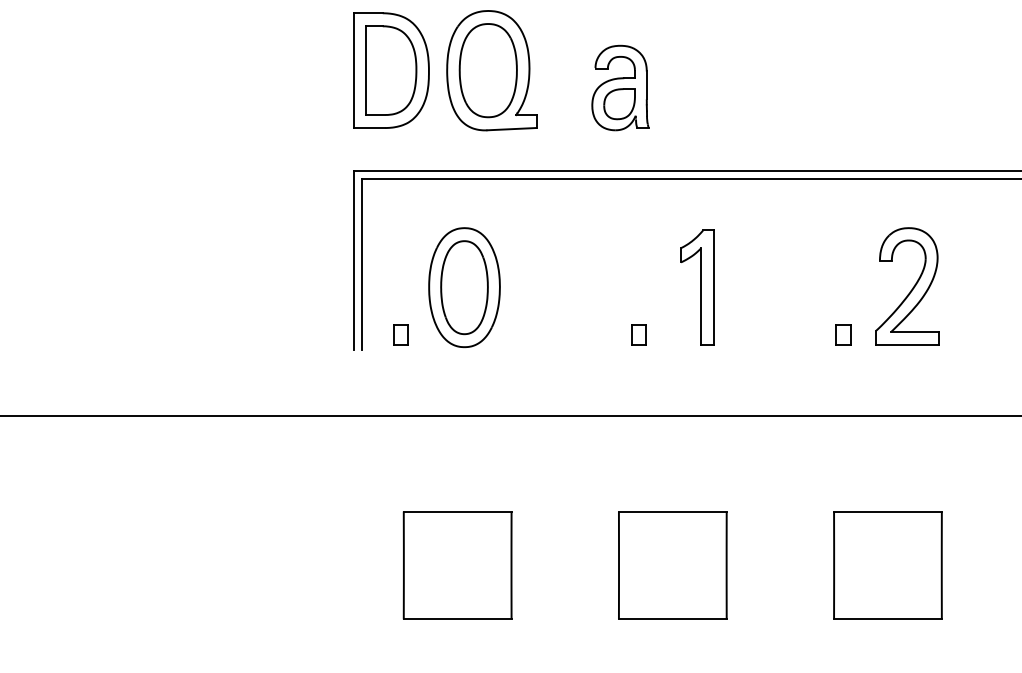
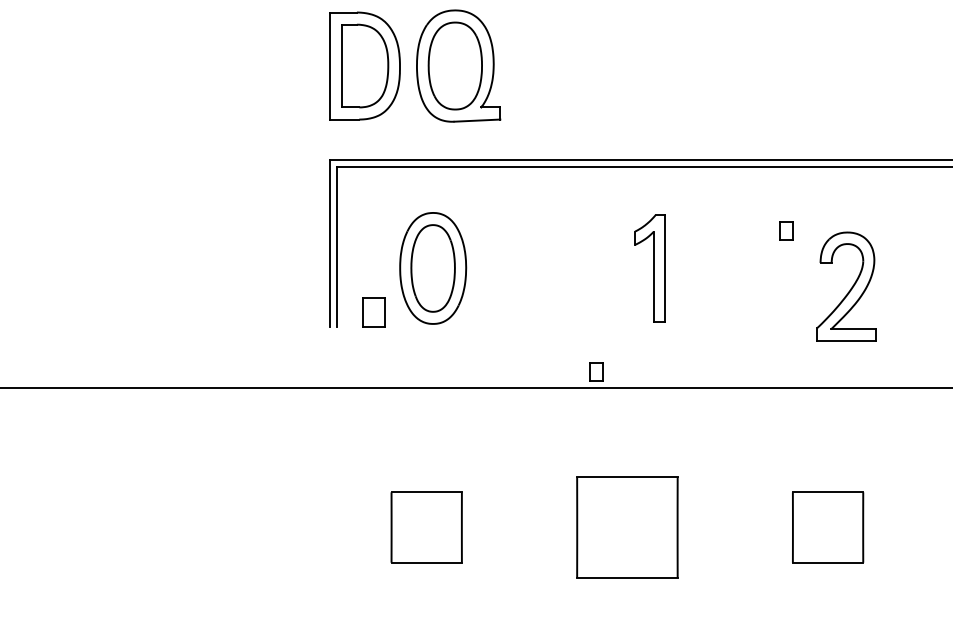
part: (620, 87) -> (578, 81), removed
part: (907, 286) -> (846, 286), moved
part: (400, 334) -> (373, 312), size x1.6
part: (638, 334) -> (595, 371), moved
part: (843, 334) -> (786, 230), moved
part: (457, 565) -> (426, 527), size x0.7
part: (887, 565) -> (827, 527), size x0.7

